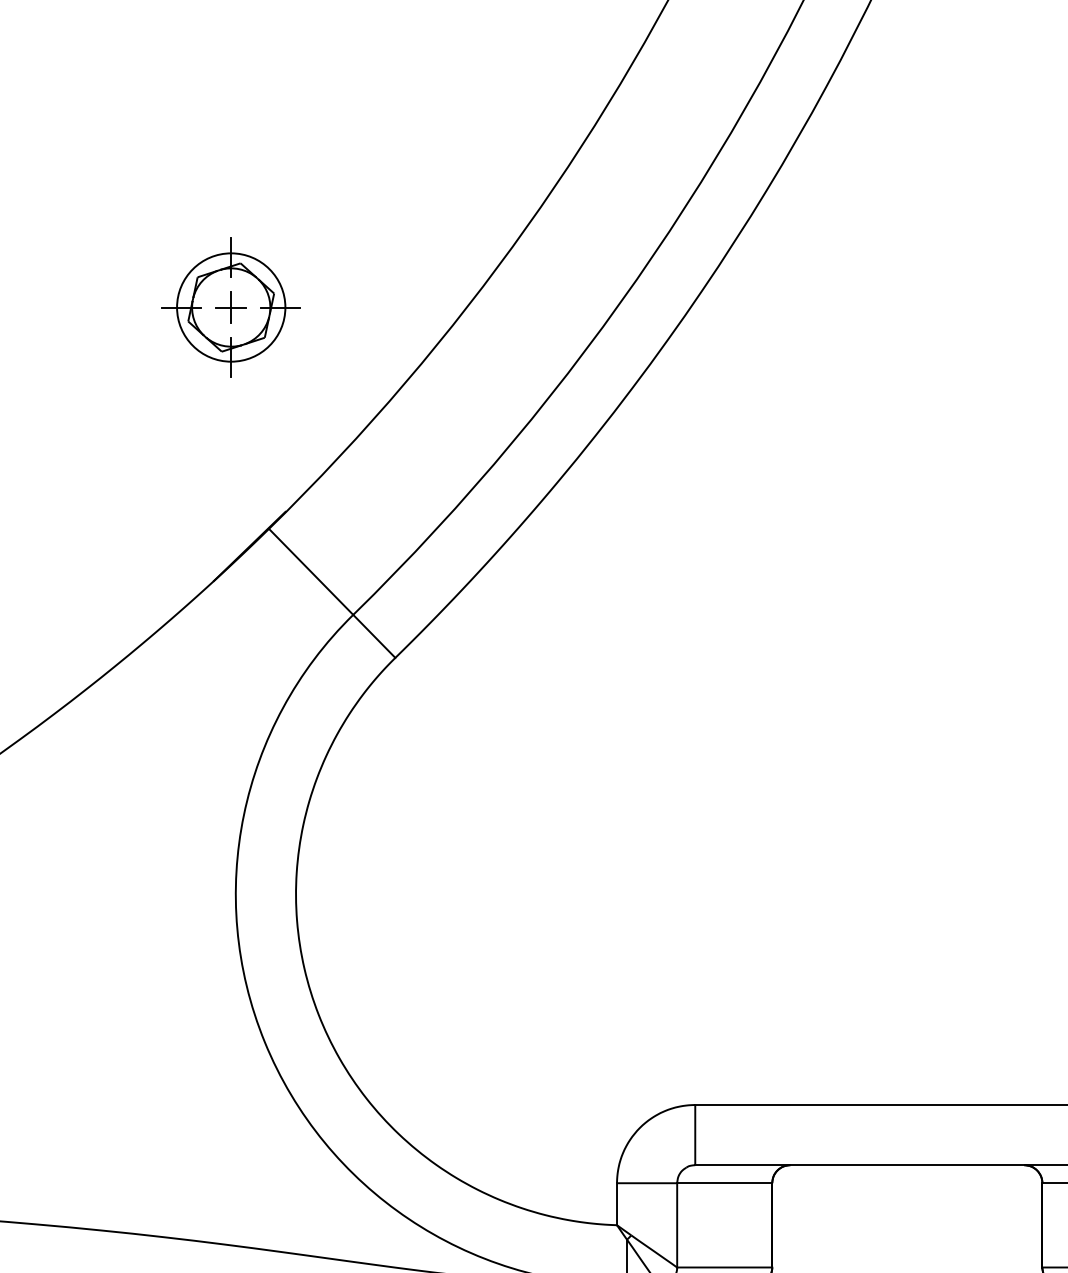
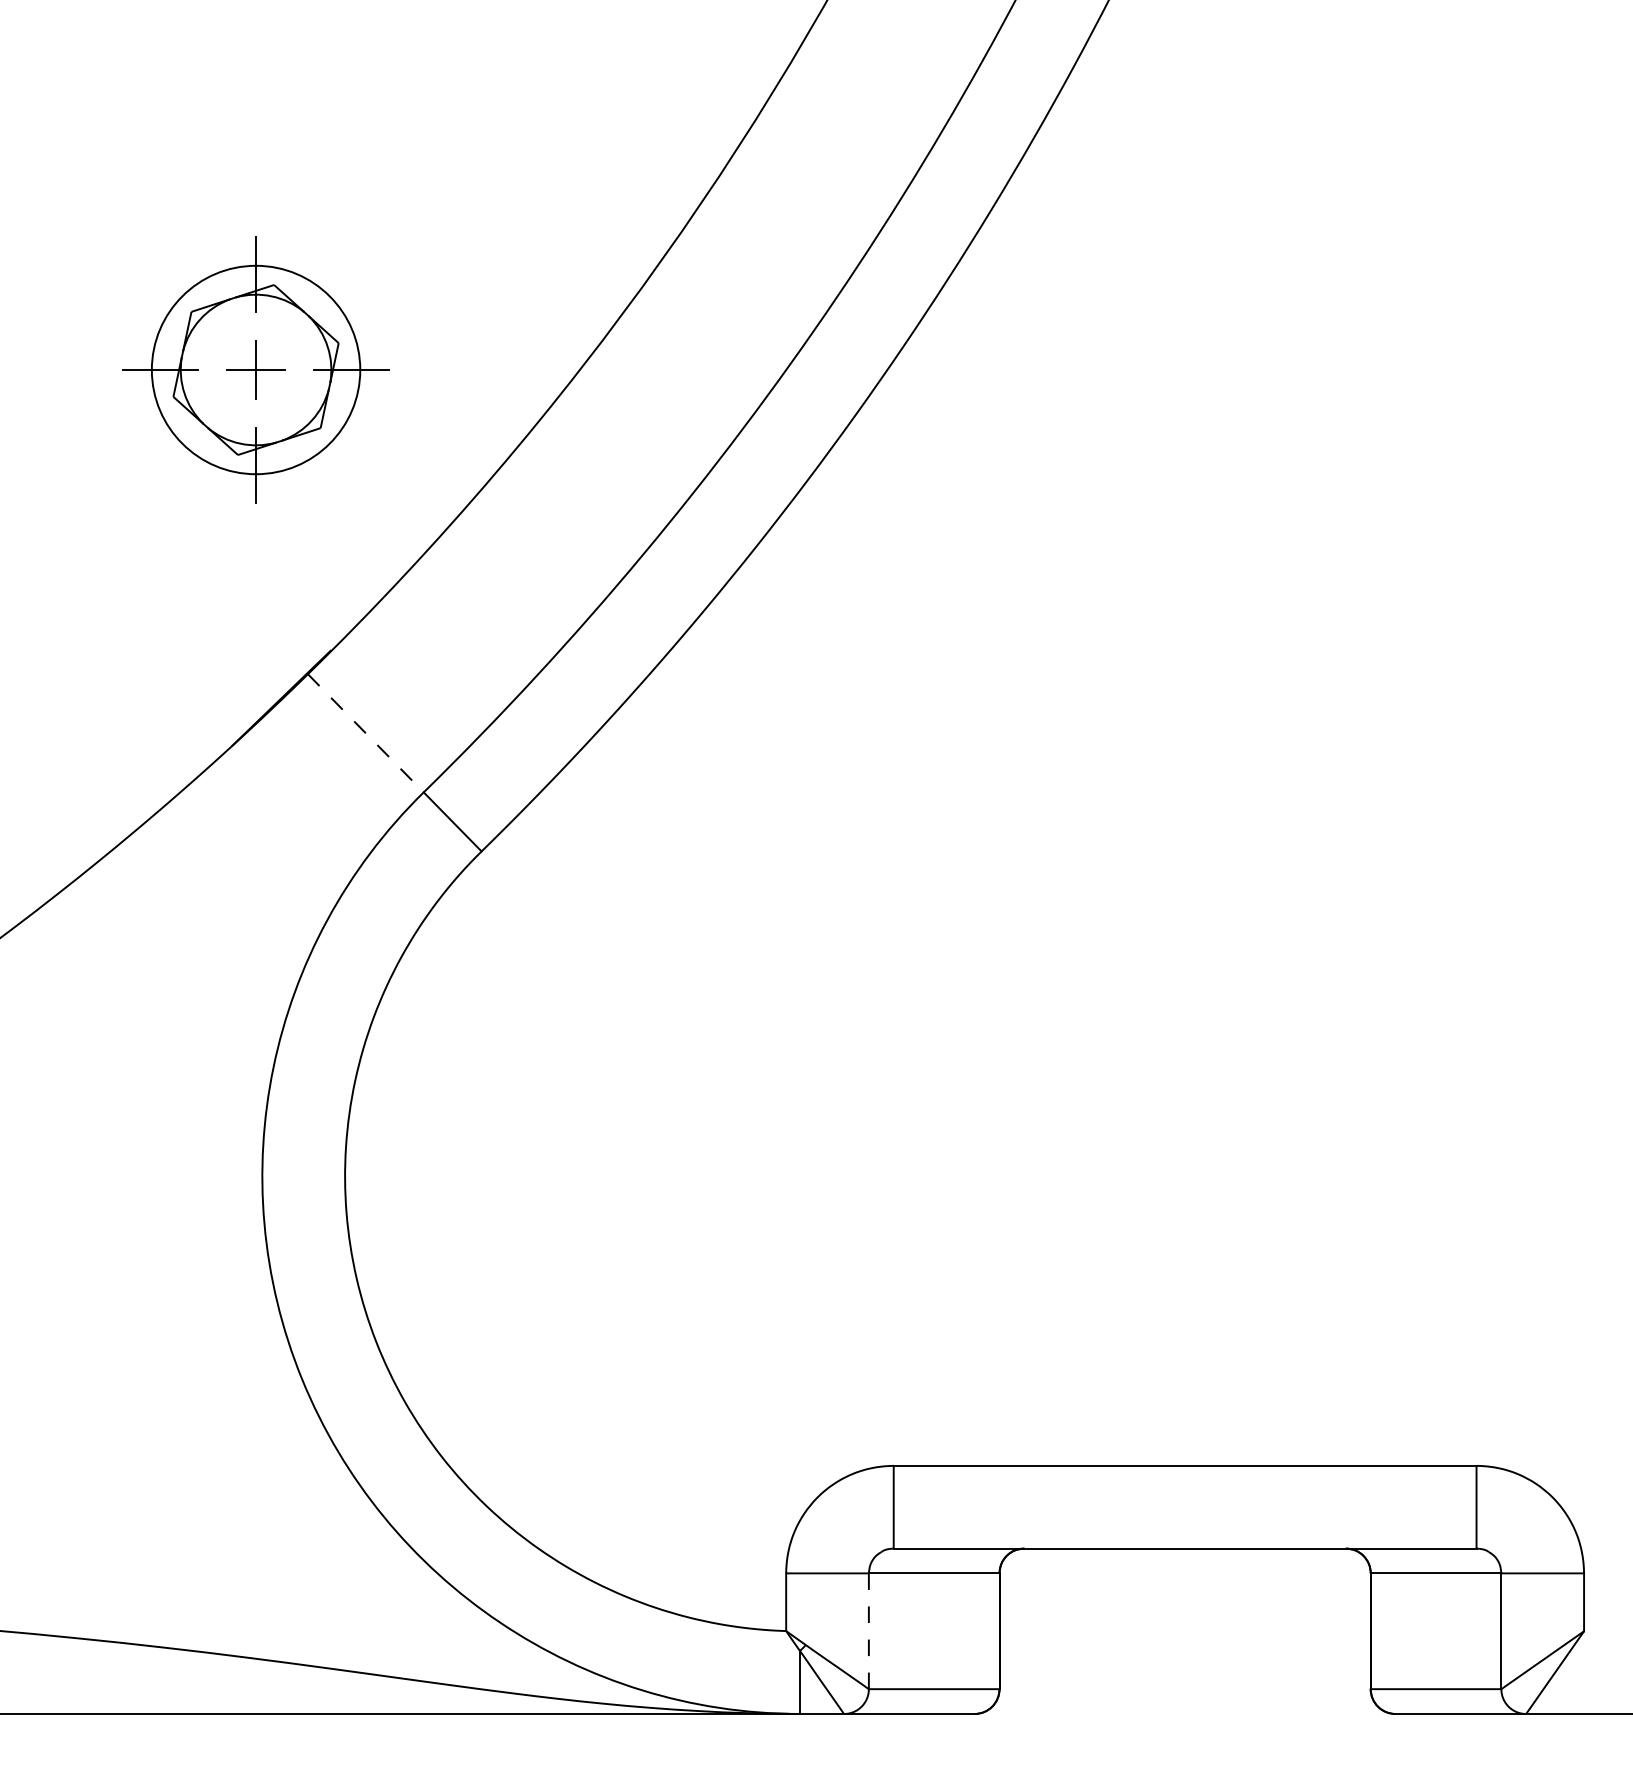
part: (230, 307) -> (255, 369), size x1.4
line: (310, 572) -> (365, 733), solid -> dashed
line: (676, 1225) -> (868, 1631), solid -> dashed

